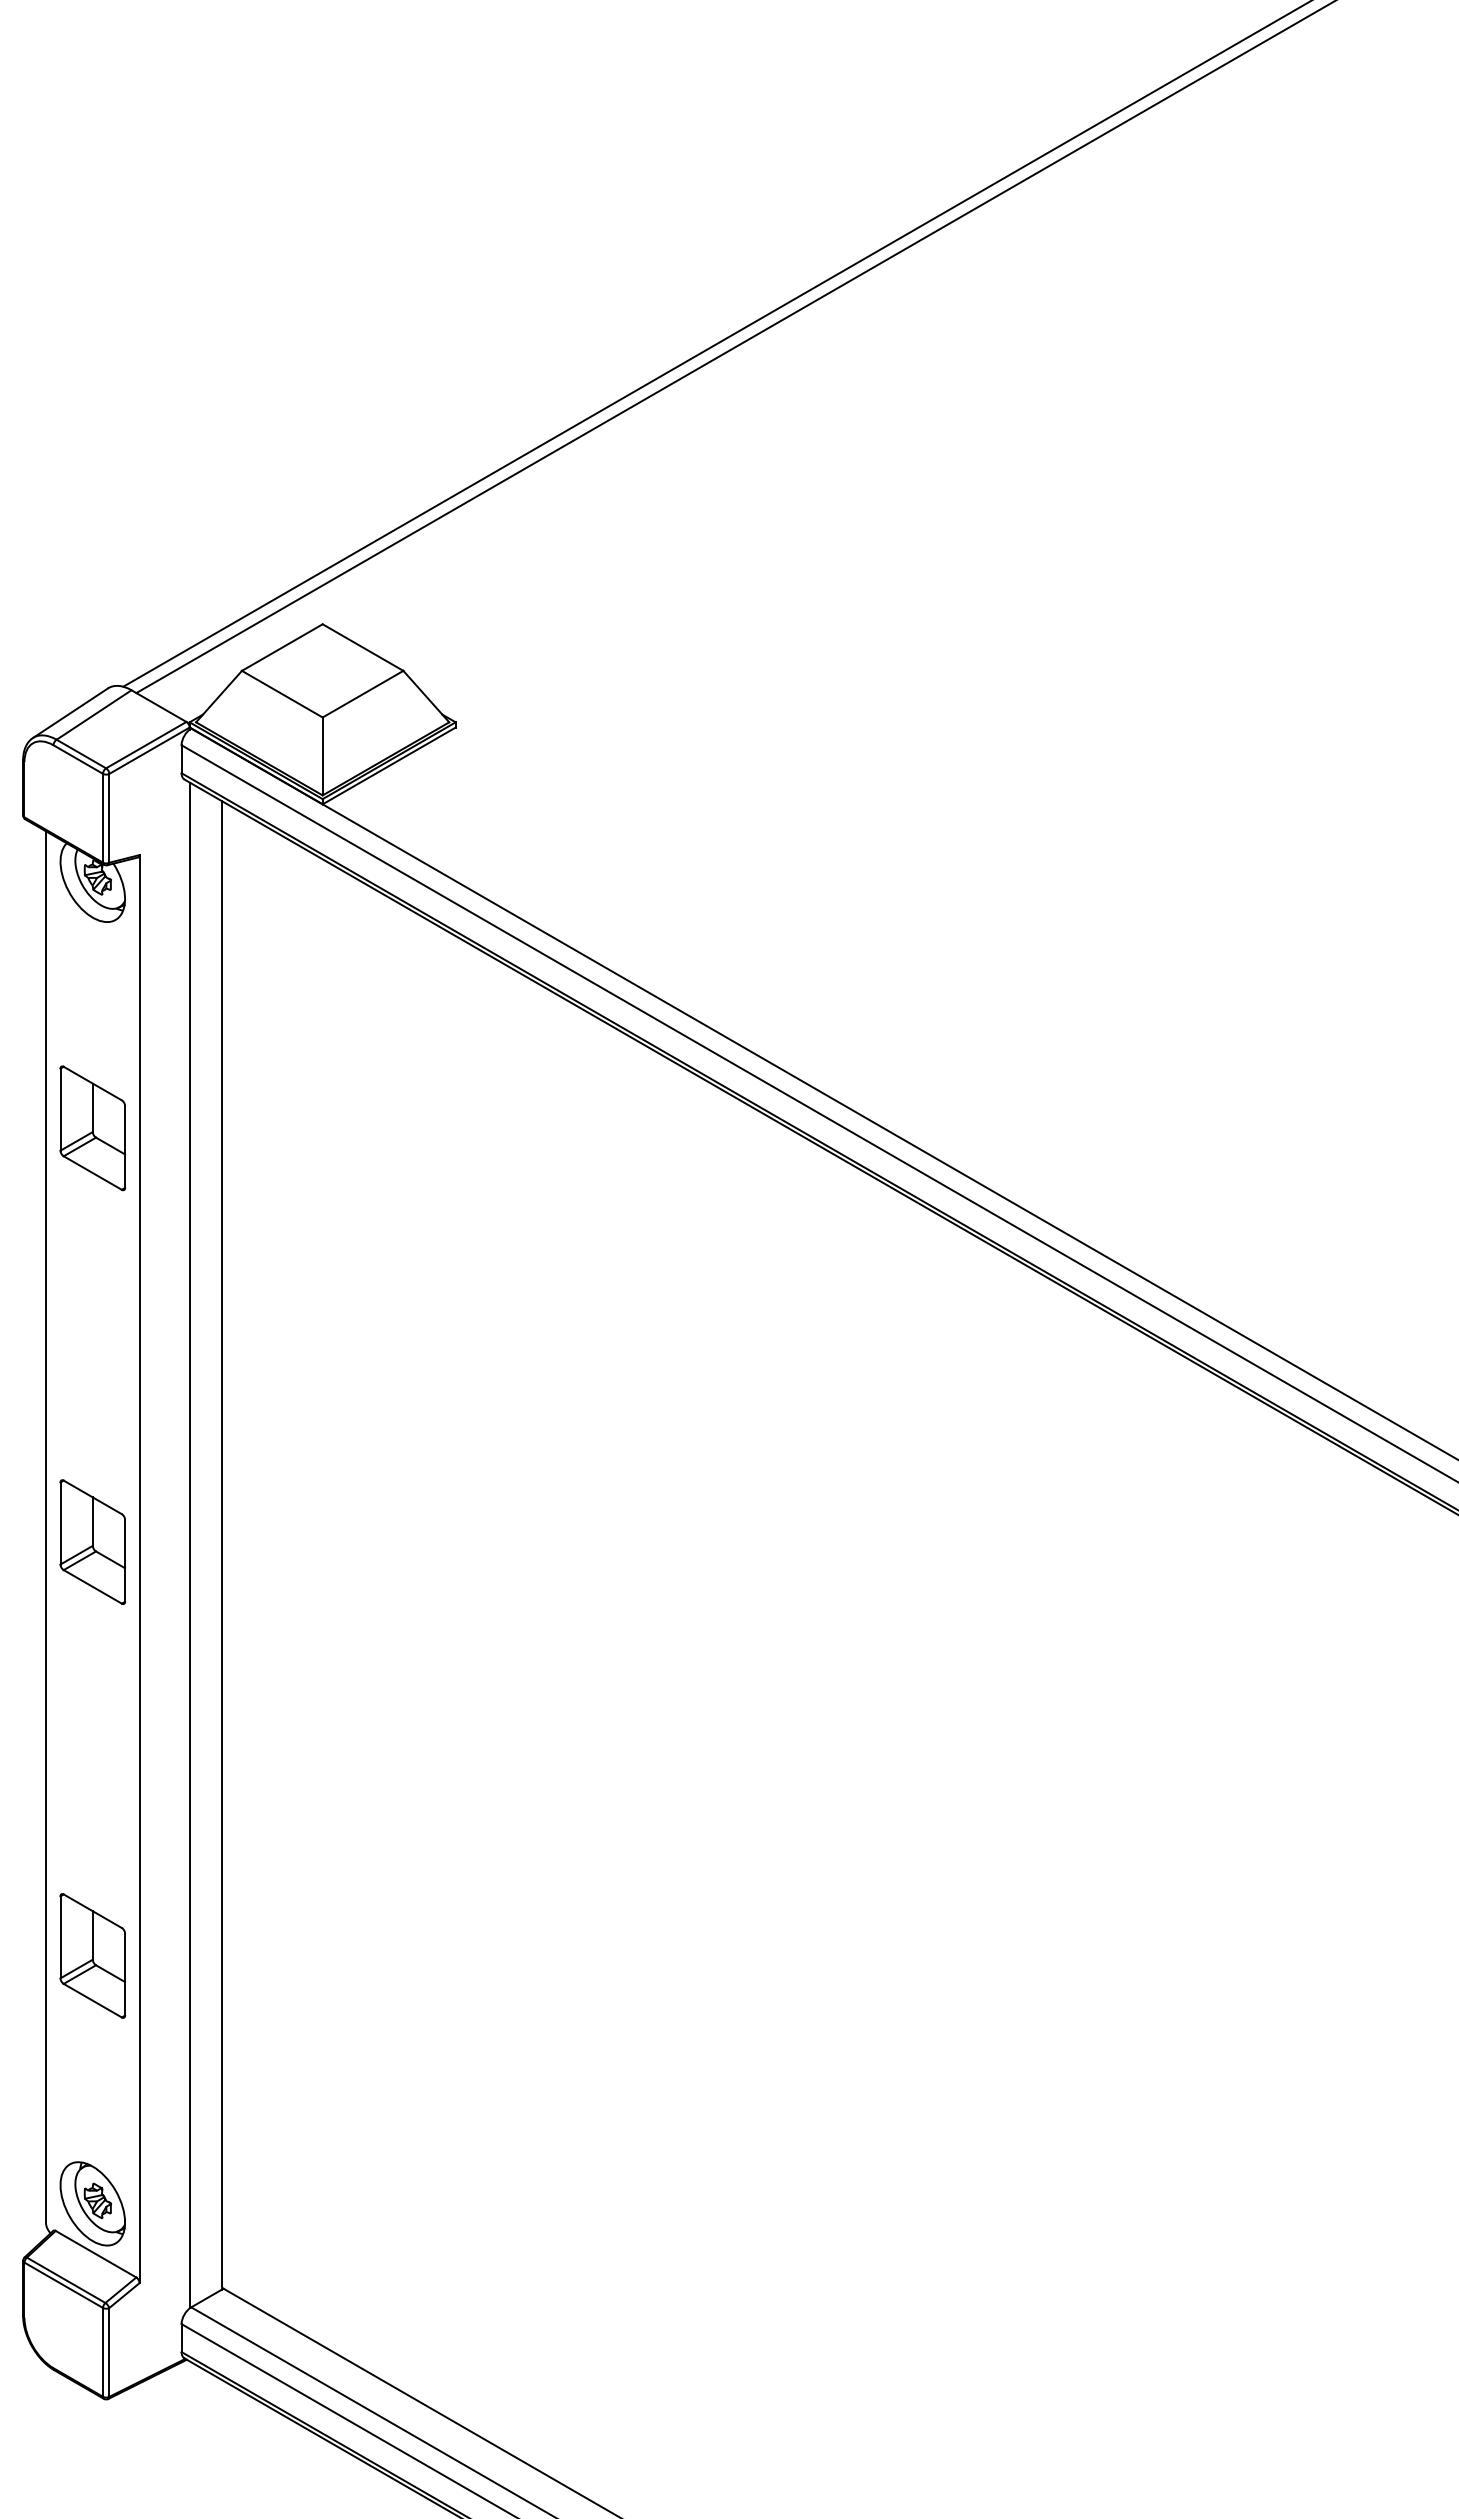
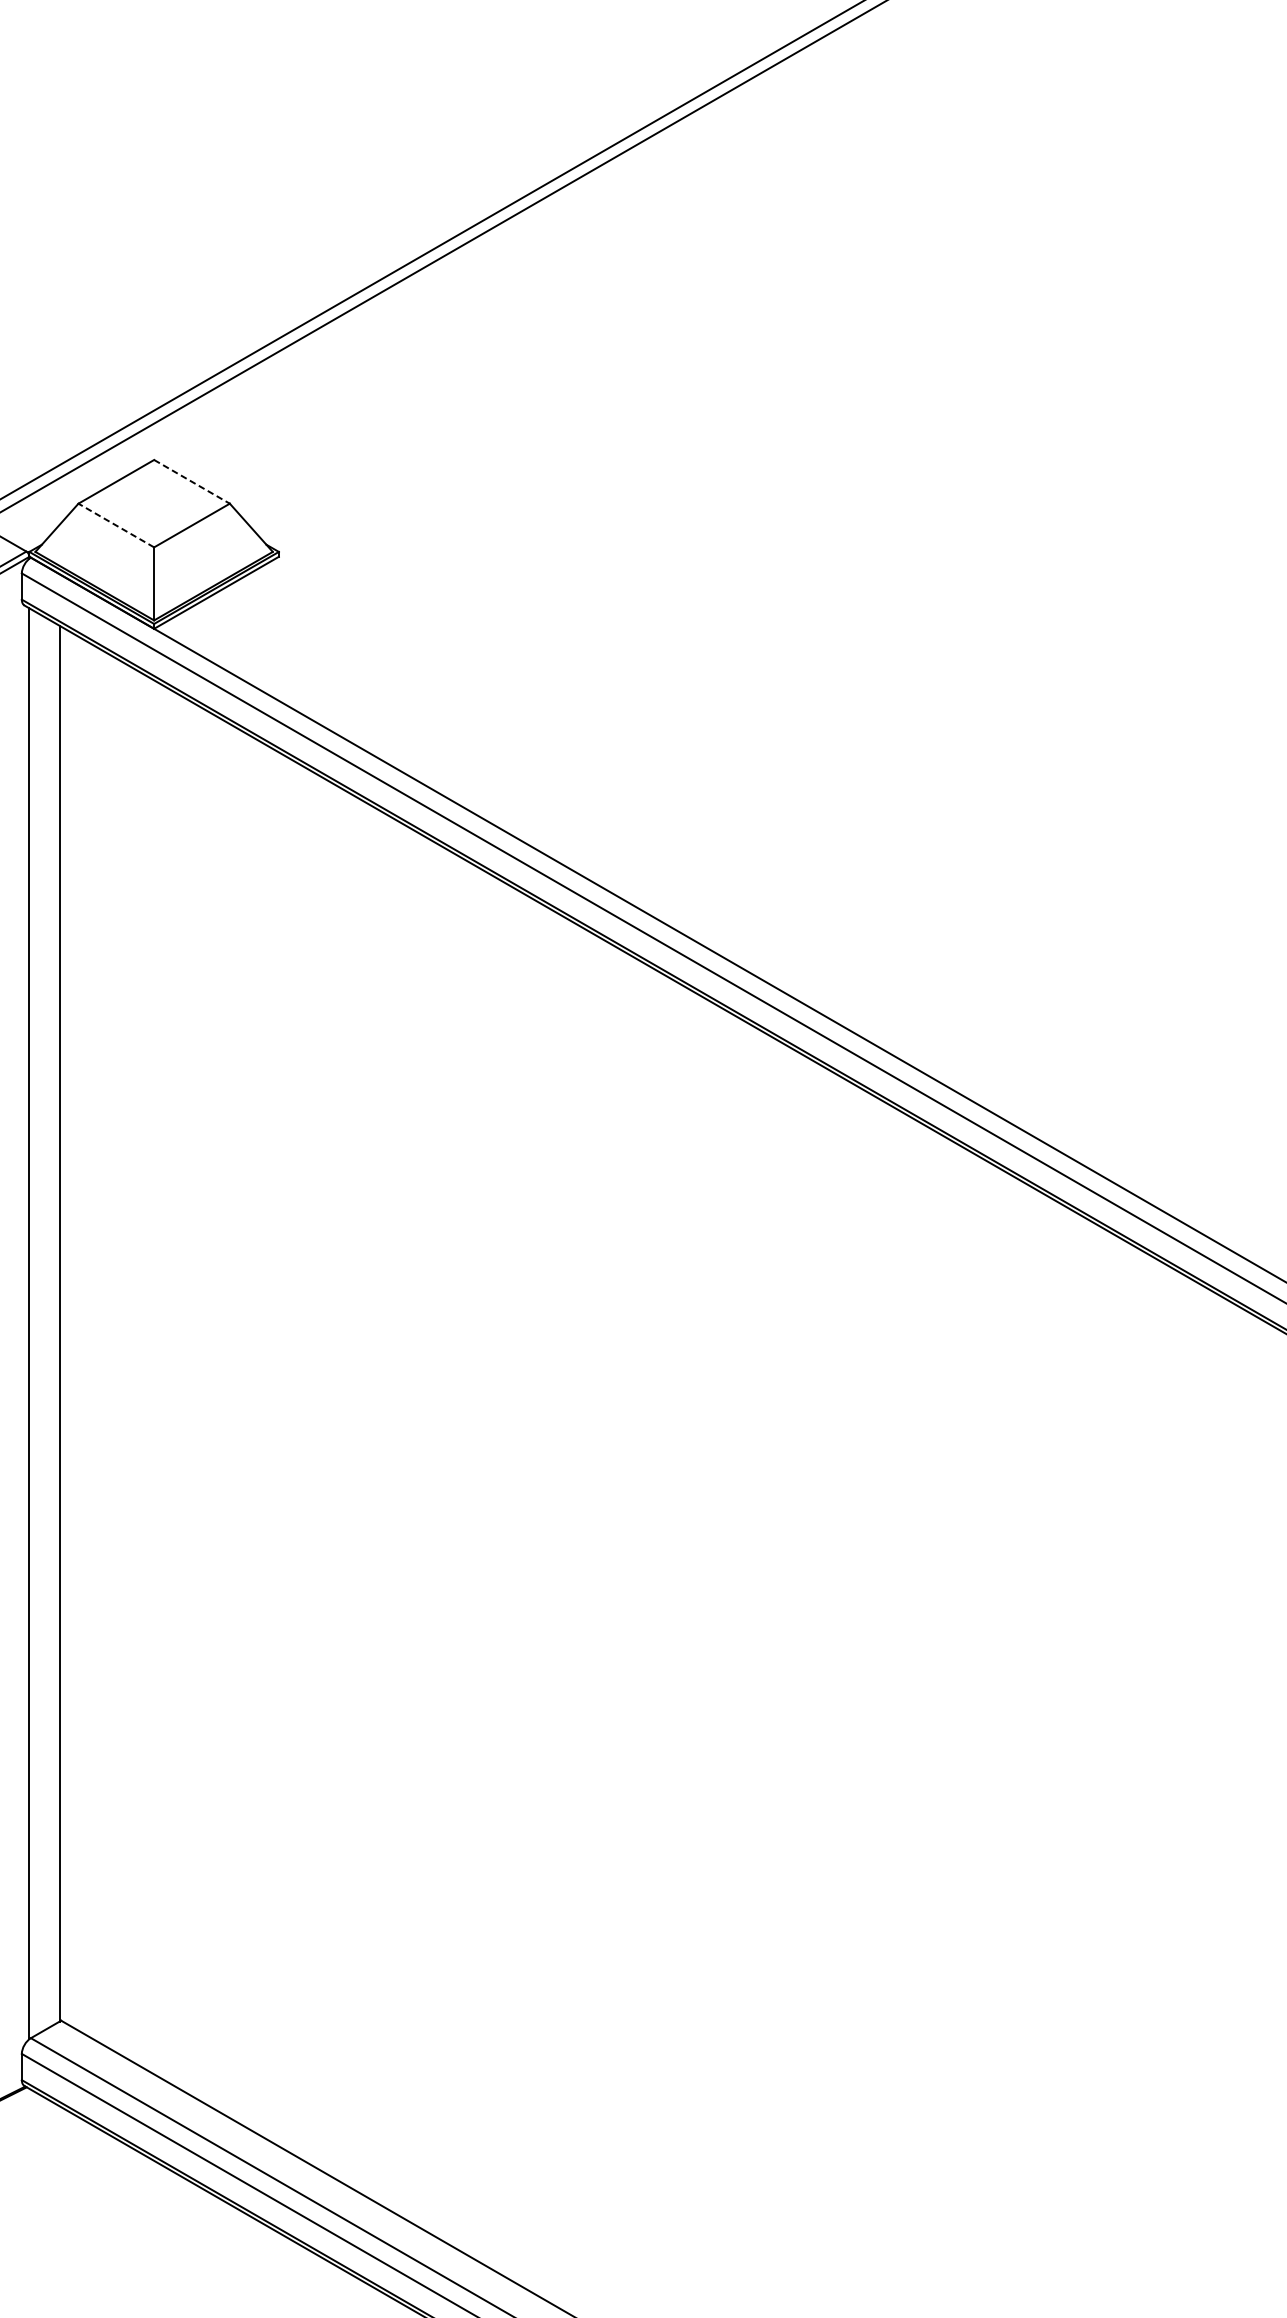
line: (363, 647) -> (192, 481), solid -> dashed
line: (282, 694) -> (116, 525), solid -> dashed

